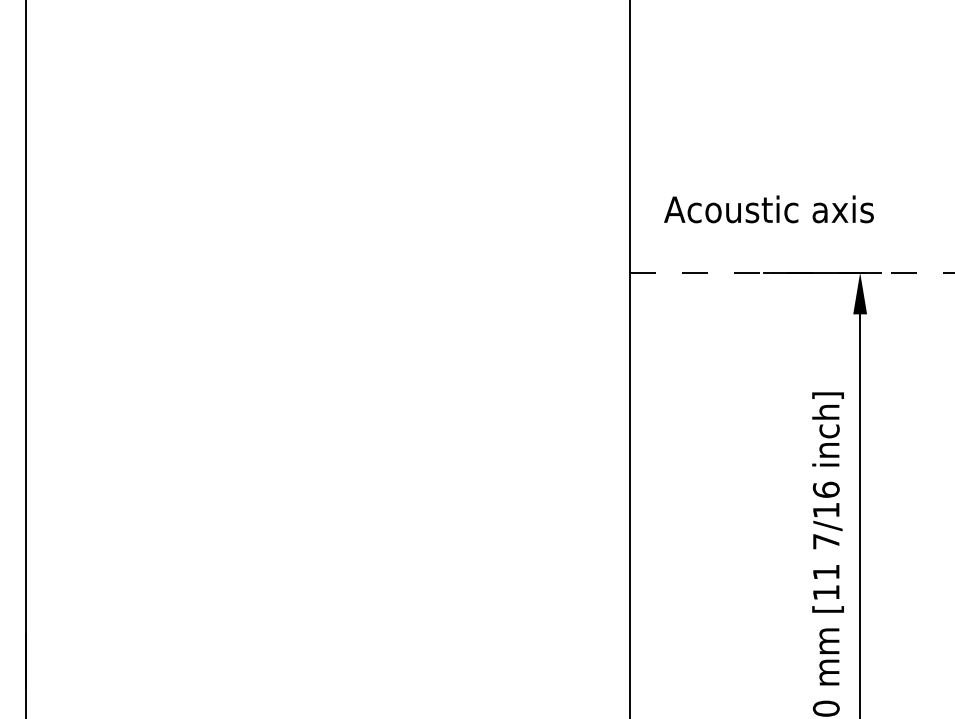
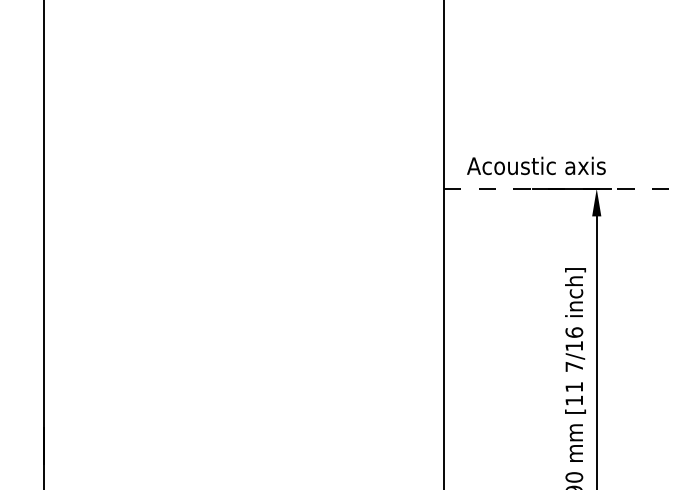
text: (769, 208) -> (536, 165), moved

